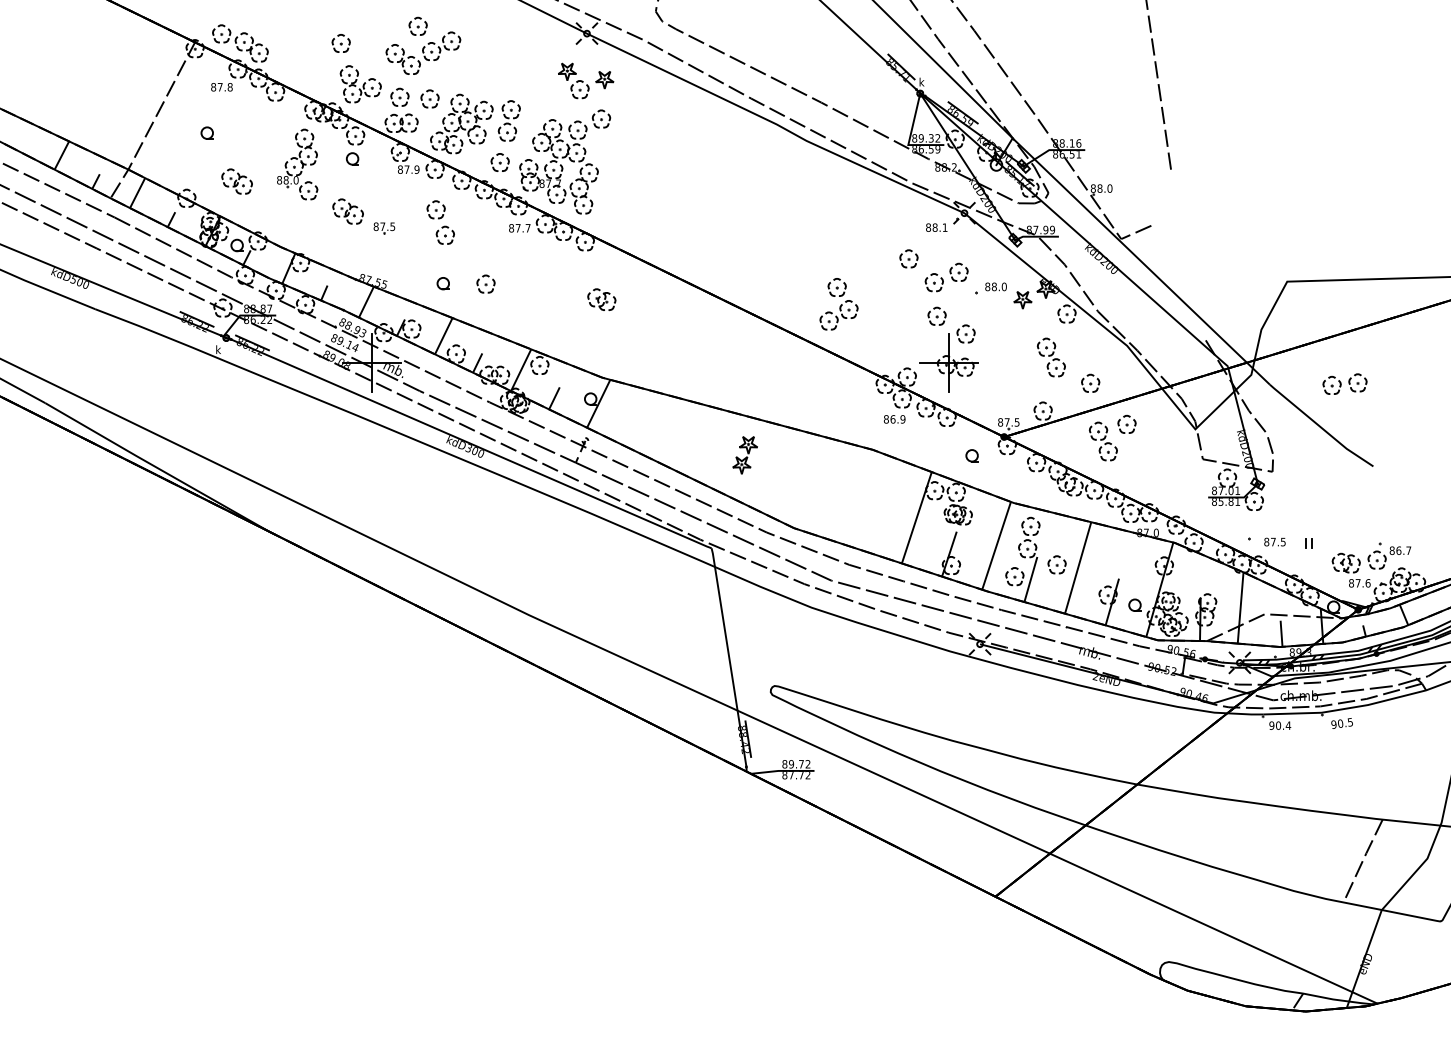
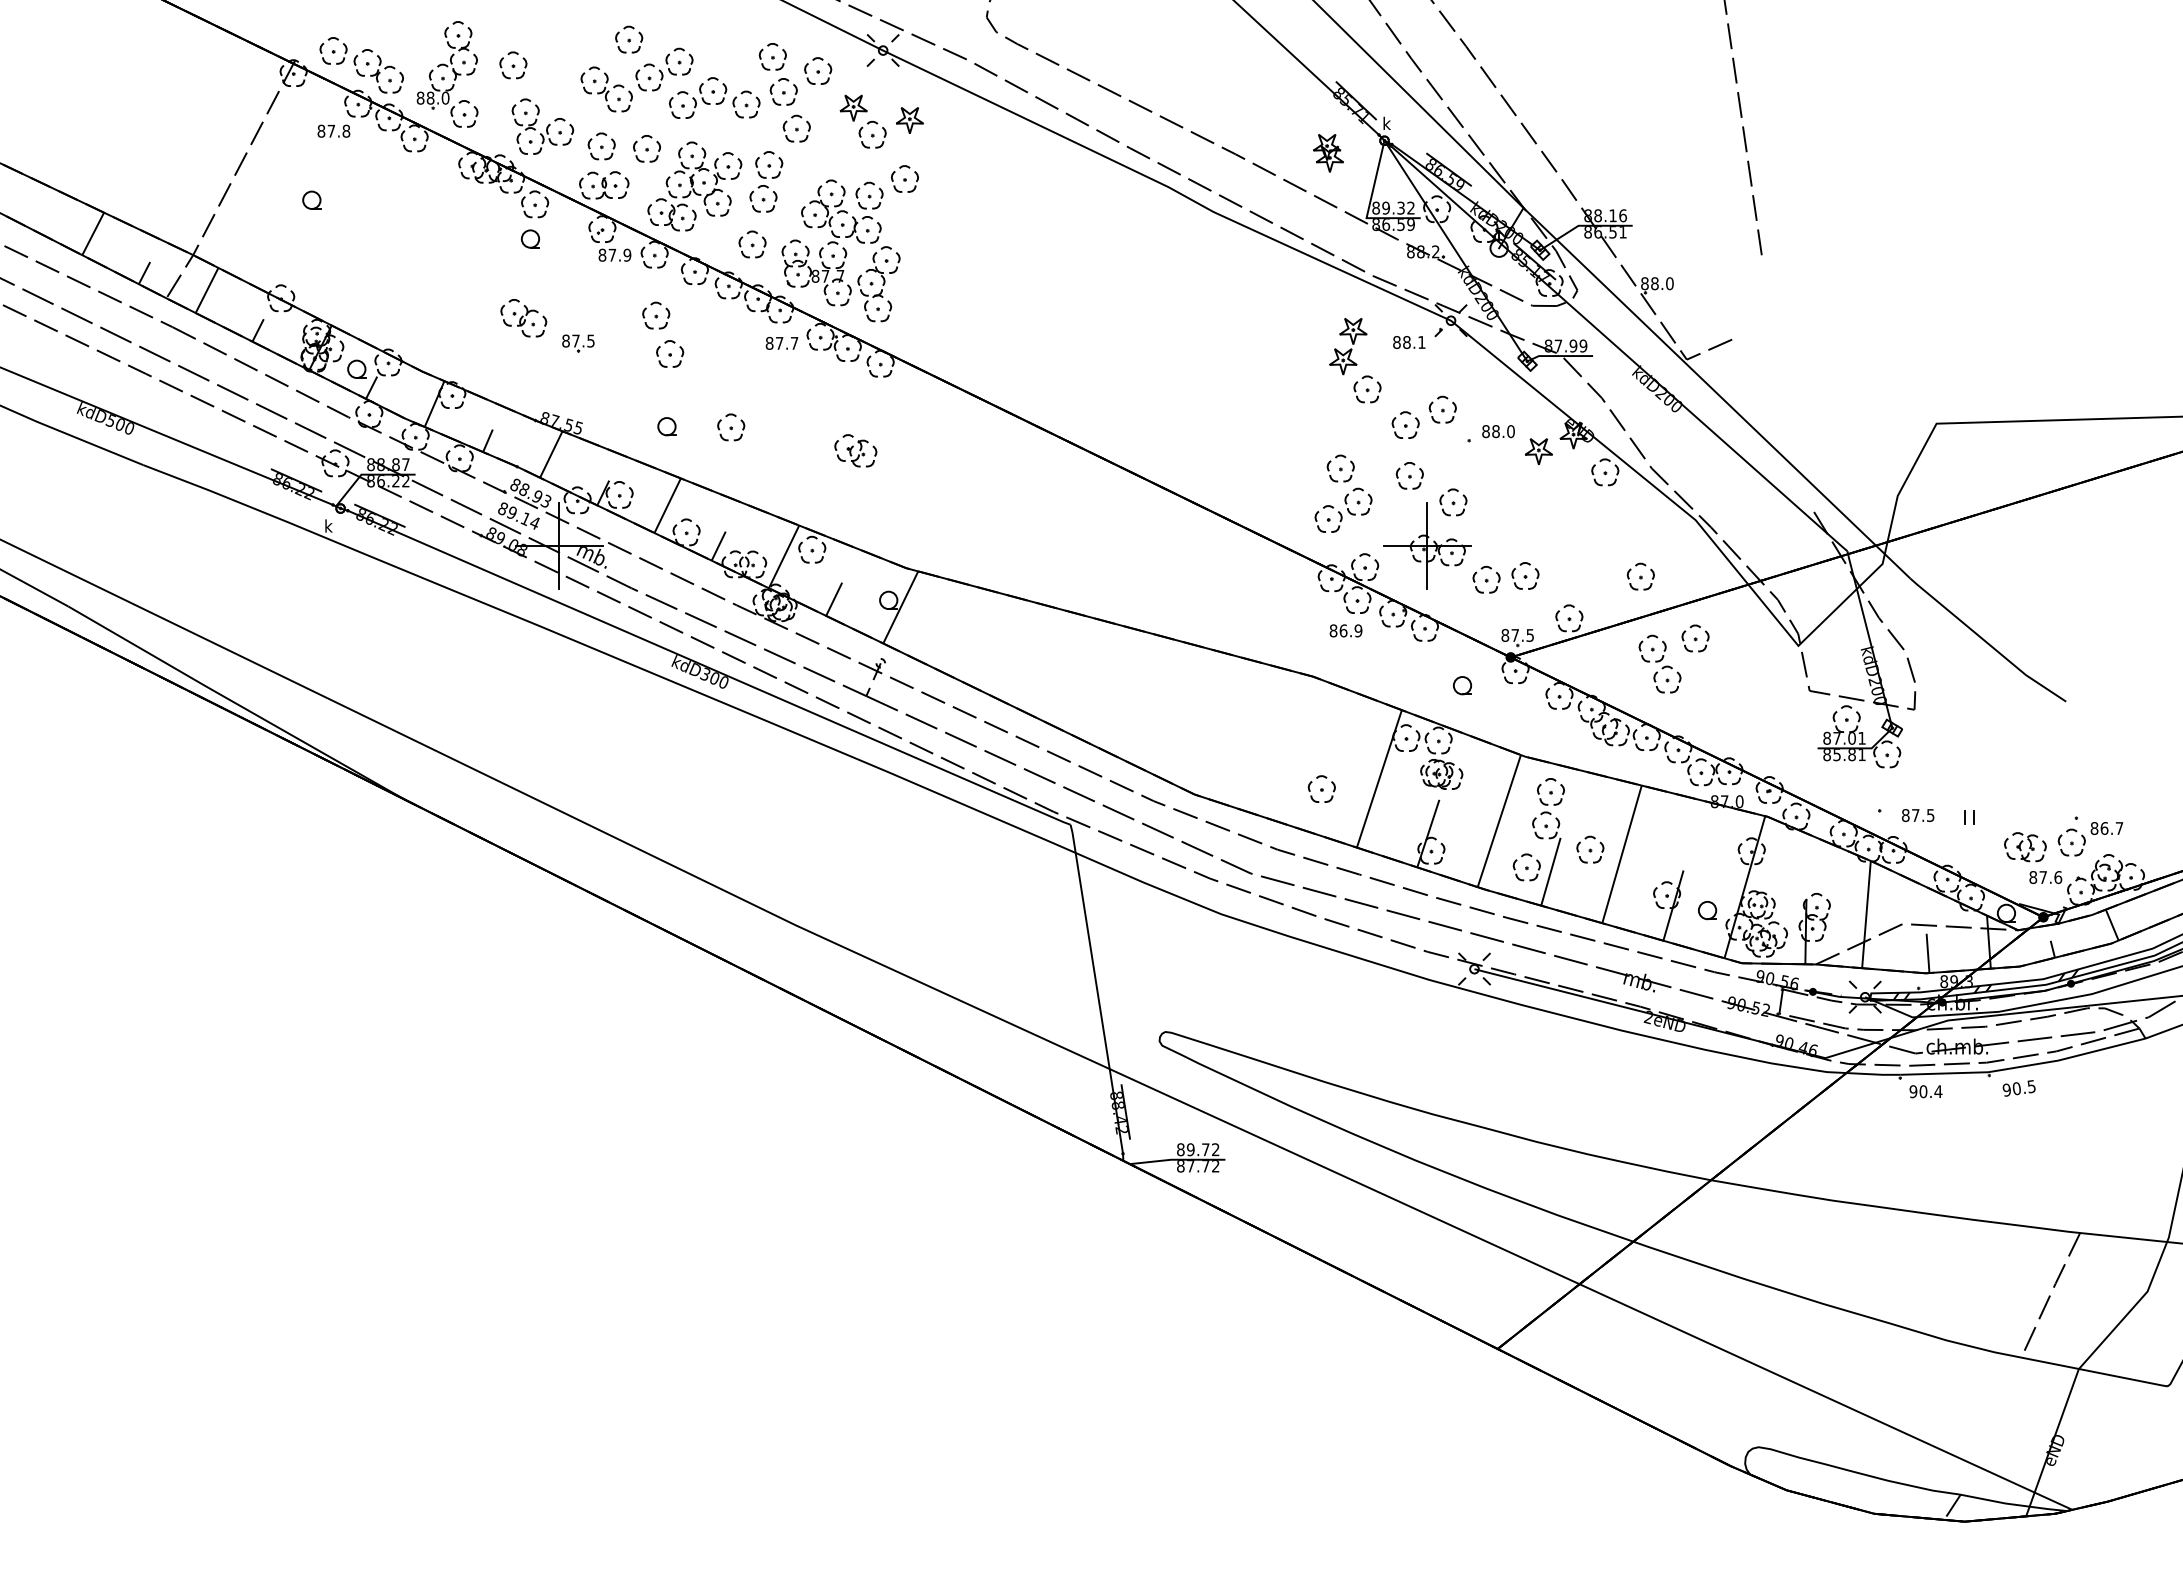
part: (498, 61) -> (750, 92), added
part: (882, 101) -> (1327, 152), added
part: (297, 164) -> (447, 74), moved
part: (236, 181) -> (355, 273), removed
part: (601, 299) -> (855, 450), moved
part: (838, 304) -> (1342, 494), moved
part: (1050, 357) -> (1580, 537), removed
part: (1344, 383) -> (1505, 576), moved
part: (744, 455) -> (1347, 346), moved
part: (878, 524) -> (1321, 789), added

